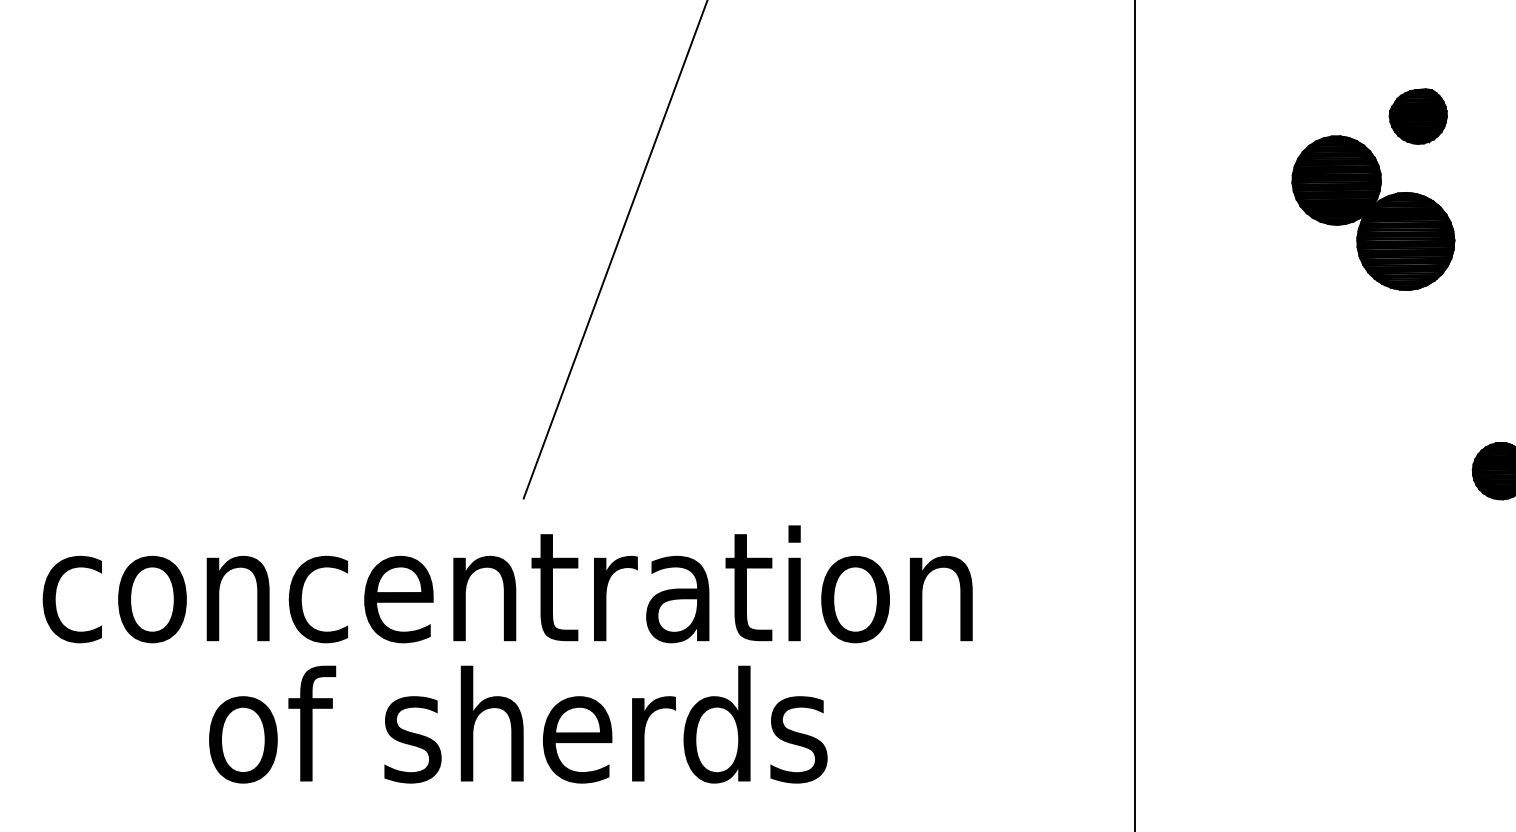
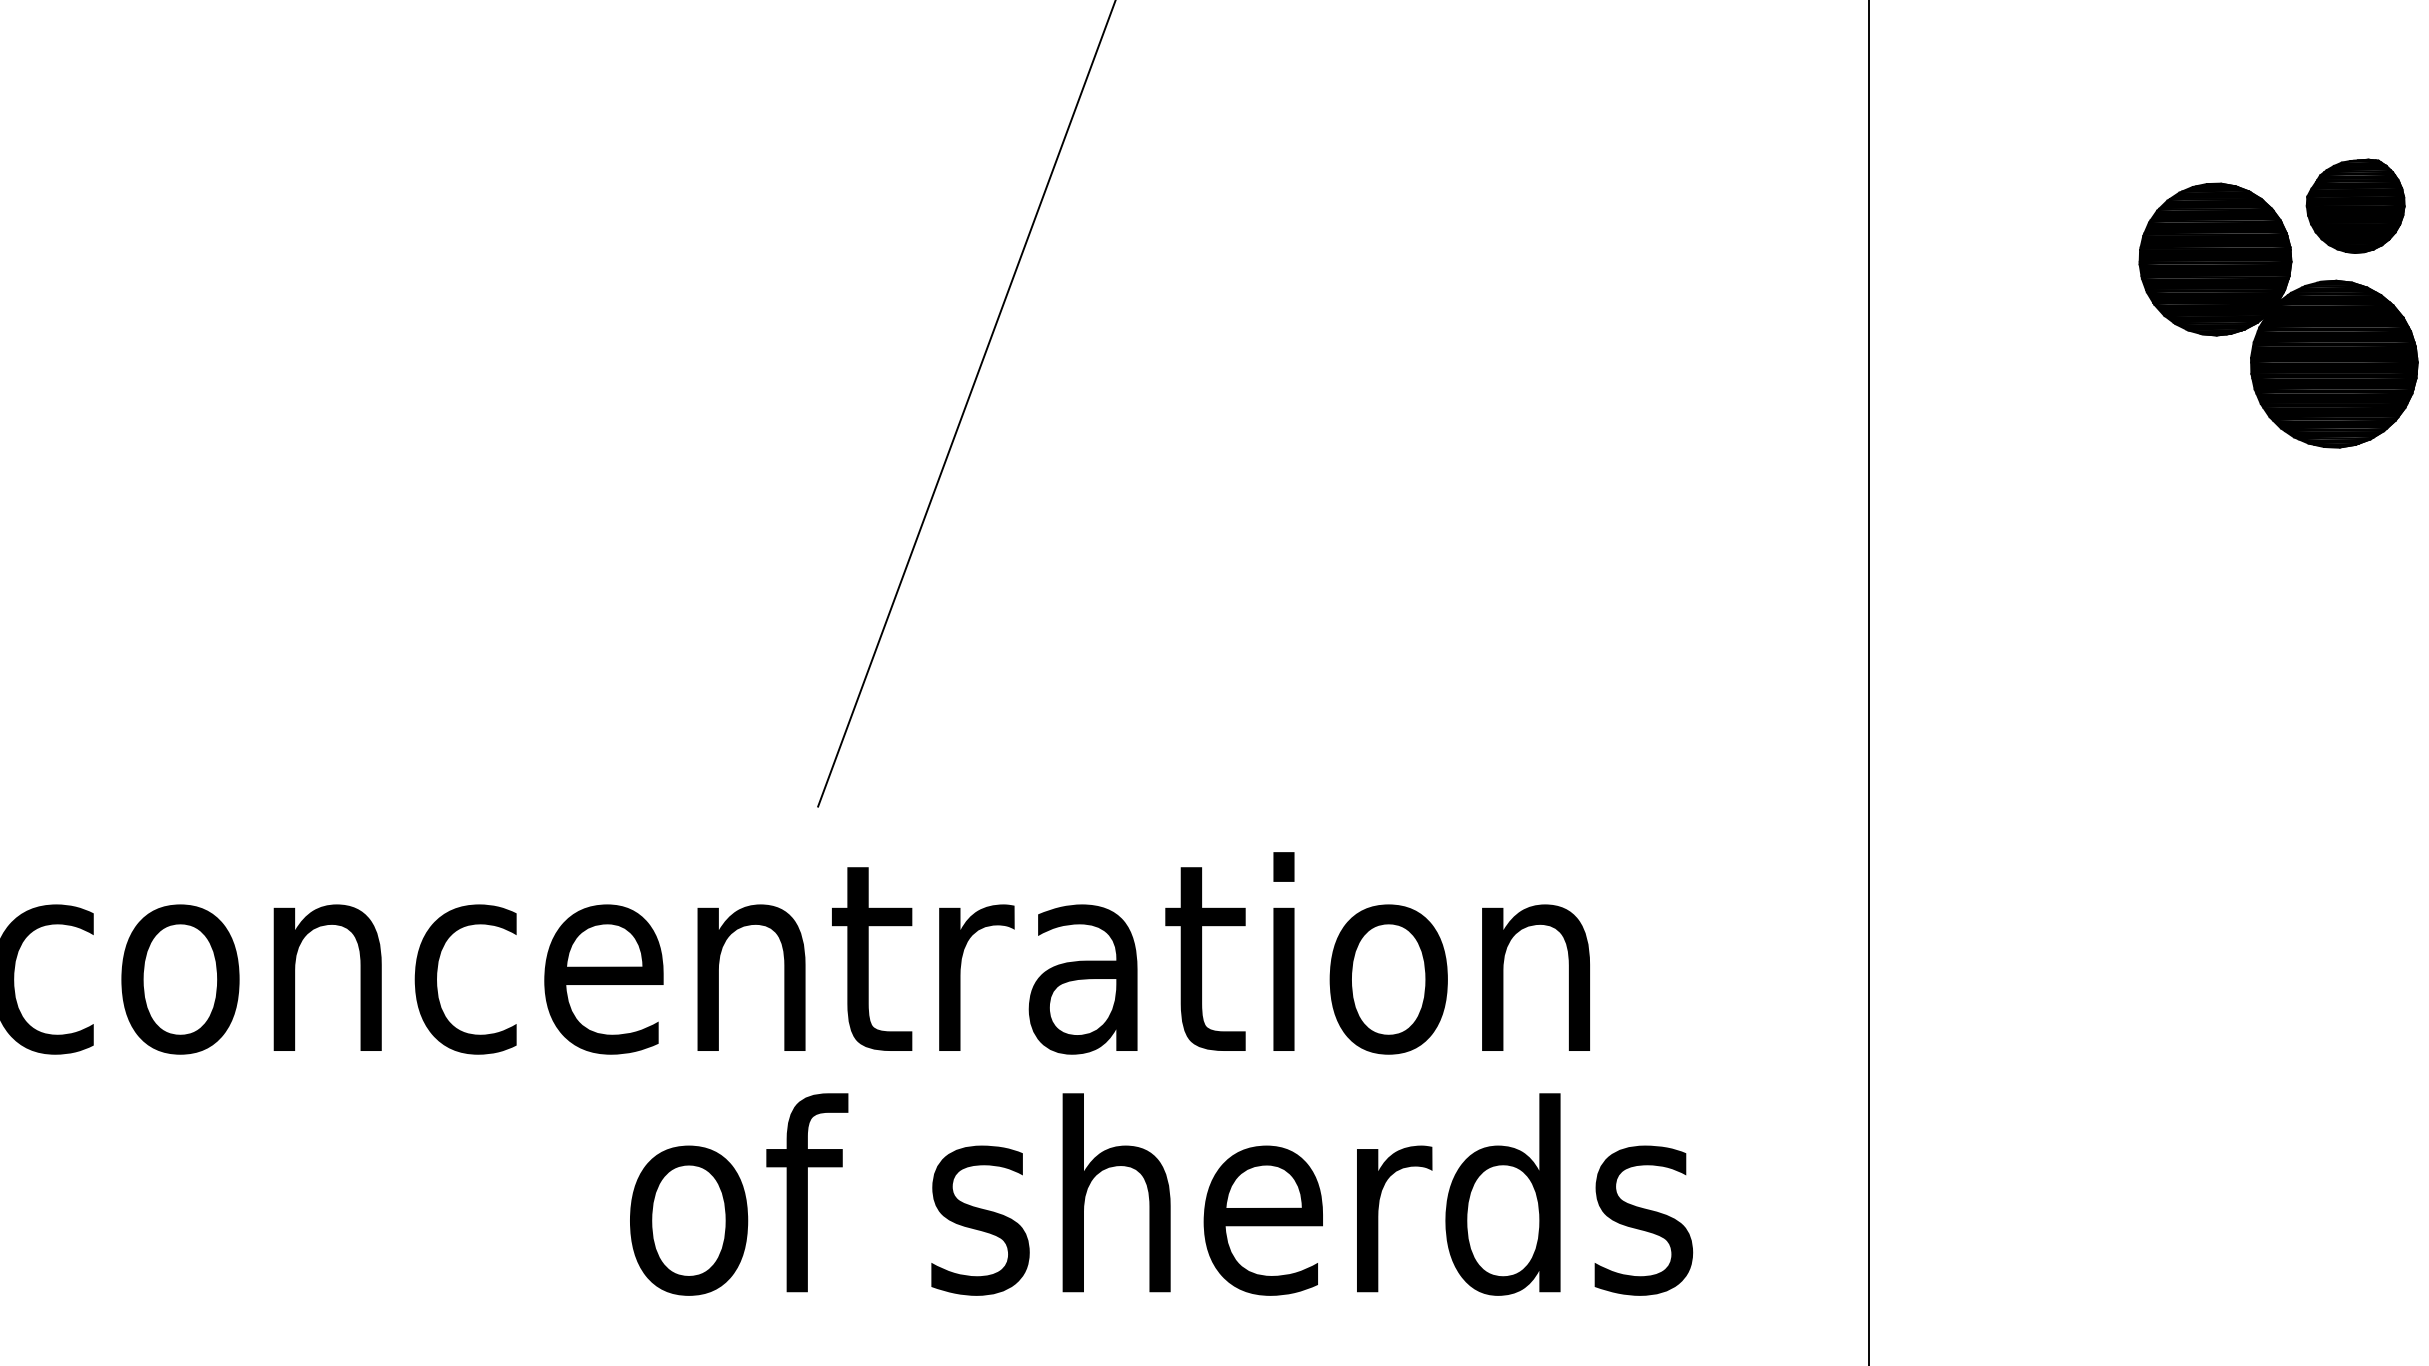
part: (1417, 116) -> (2354, 206), moved
text: (518, 724) -> (1161, 1194), moved

